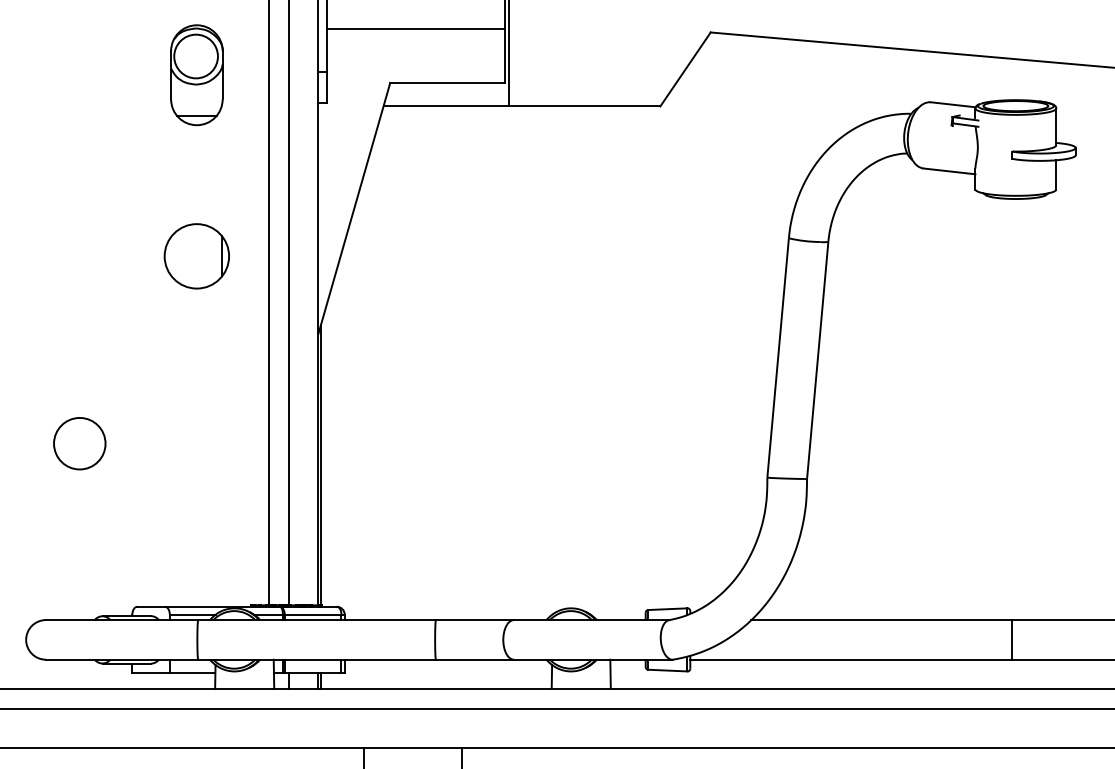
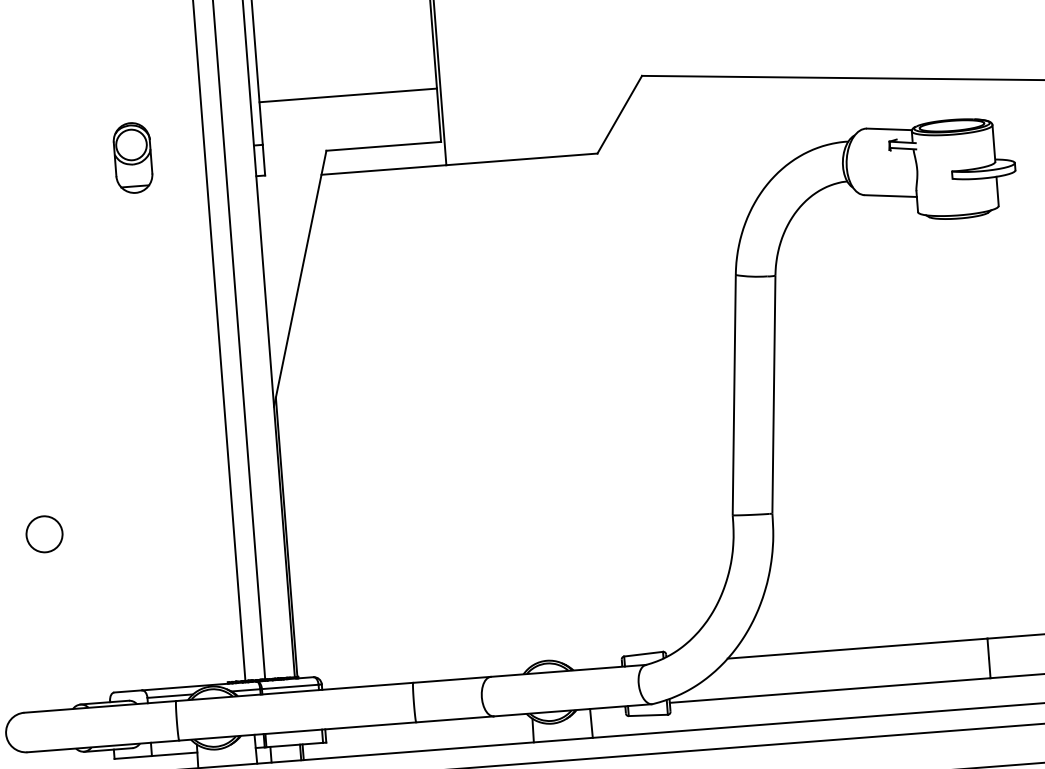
part: (196, 75) -> (132, 158), size x0.7
part: (196, 256) -> (146, 338), removed
circle: (79, 443) -> (44, 534), size x0.7

